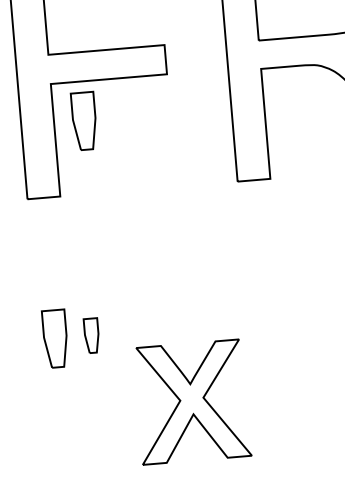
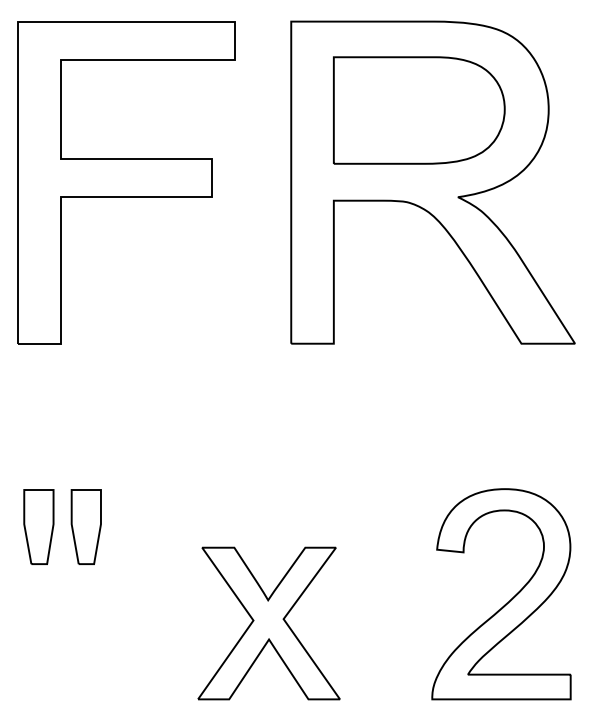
part: (84, 120) -> (99, 248), removed
part: (91, 335) -> (85, 526), size x1.67
part: (192, 402) -> (268, 623), moved

